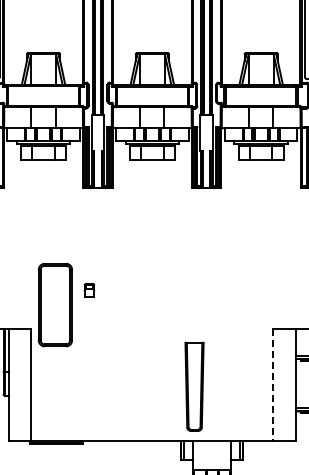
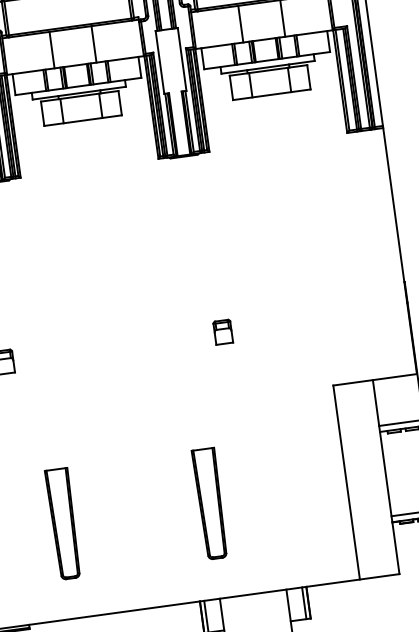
part: (214, 290) -> (221, 331), added
line: (273, 385) -> (346, 482), dashed -> solid
part: (109, 386) -> (62, 523), added
part: (194, 386) -> (209, 503), size x0.71

